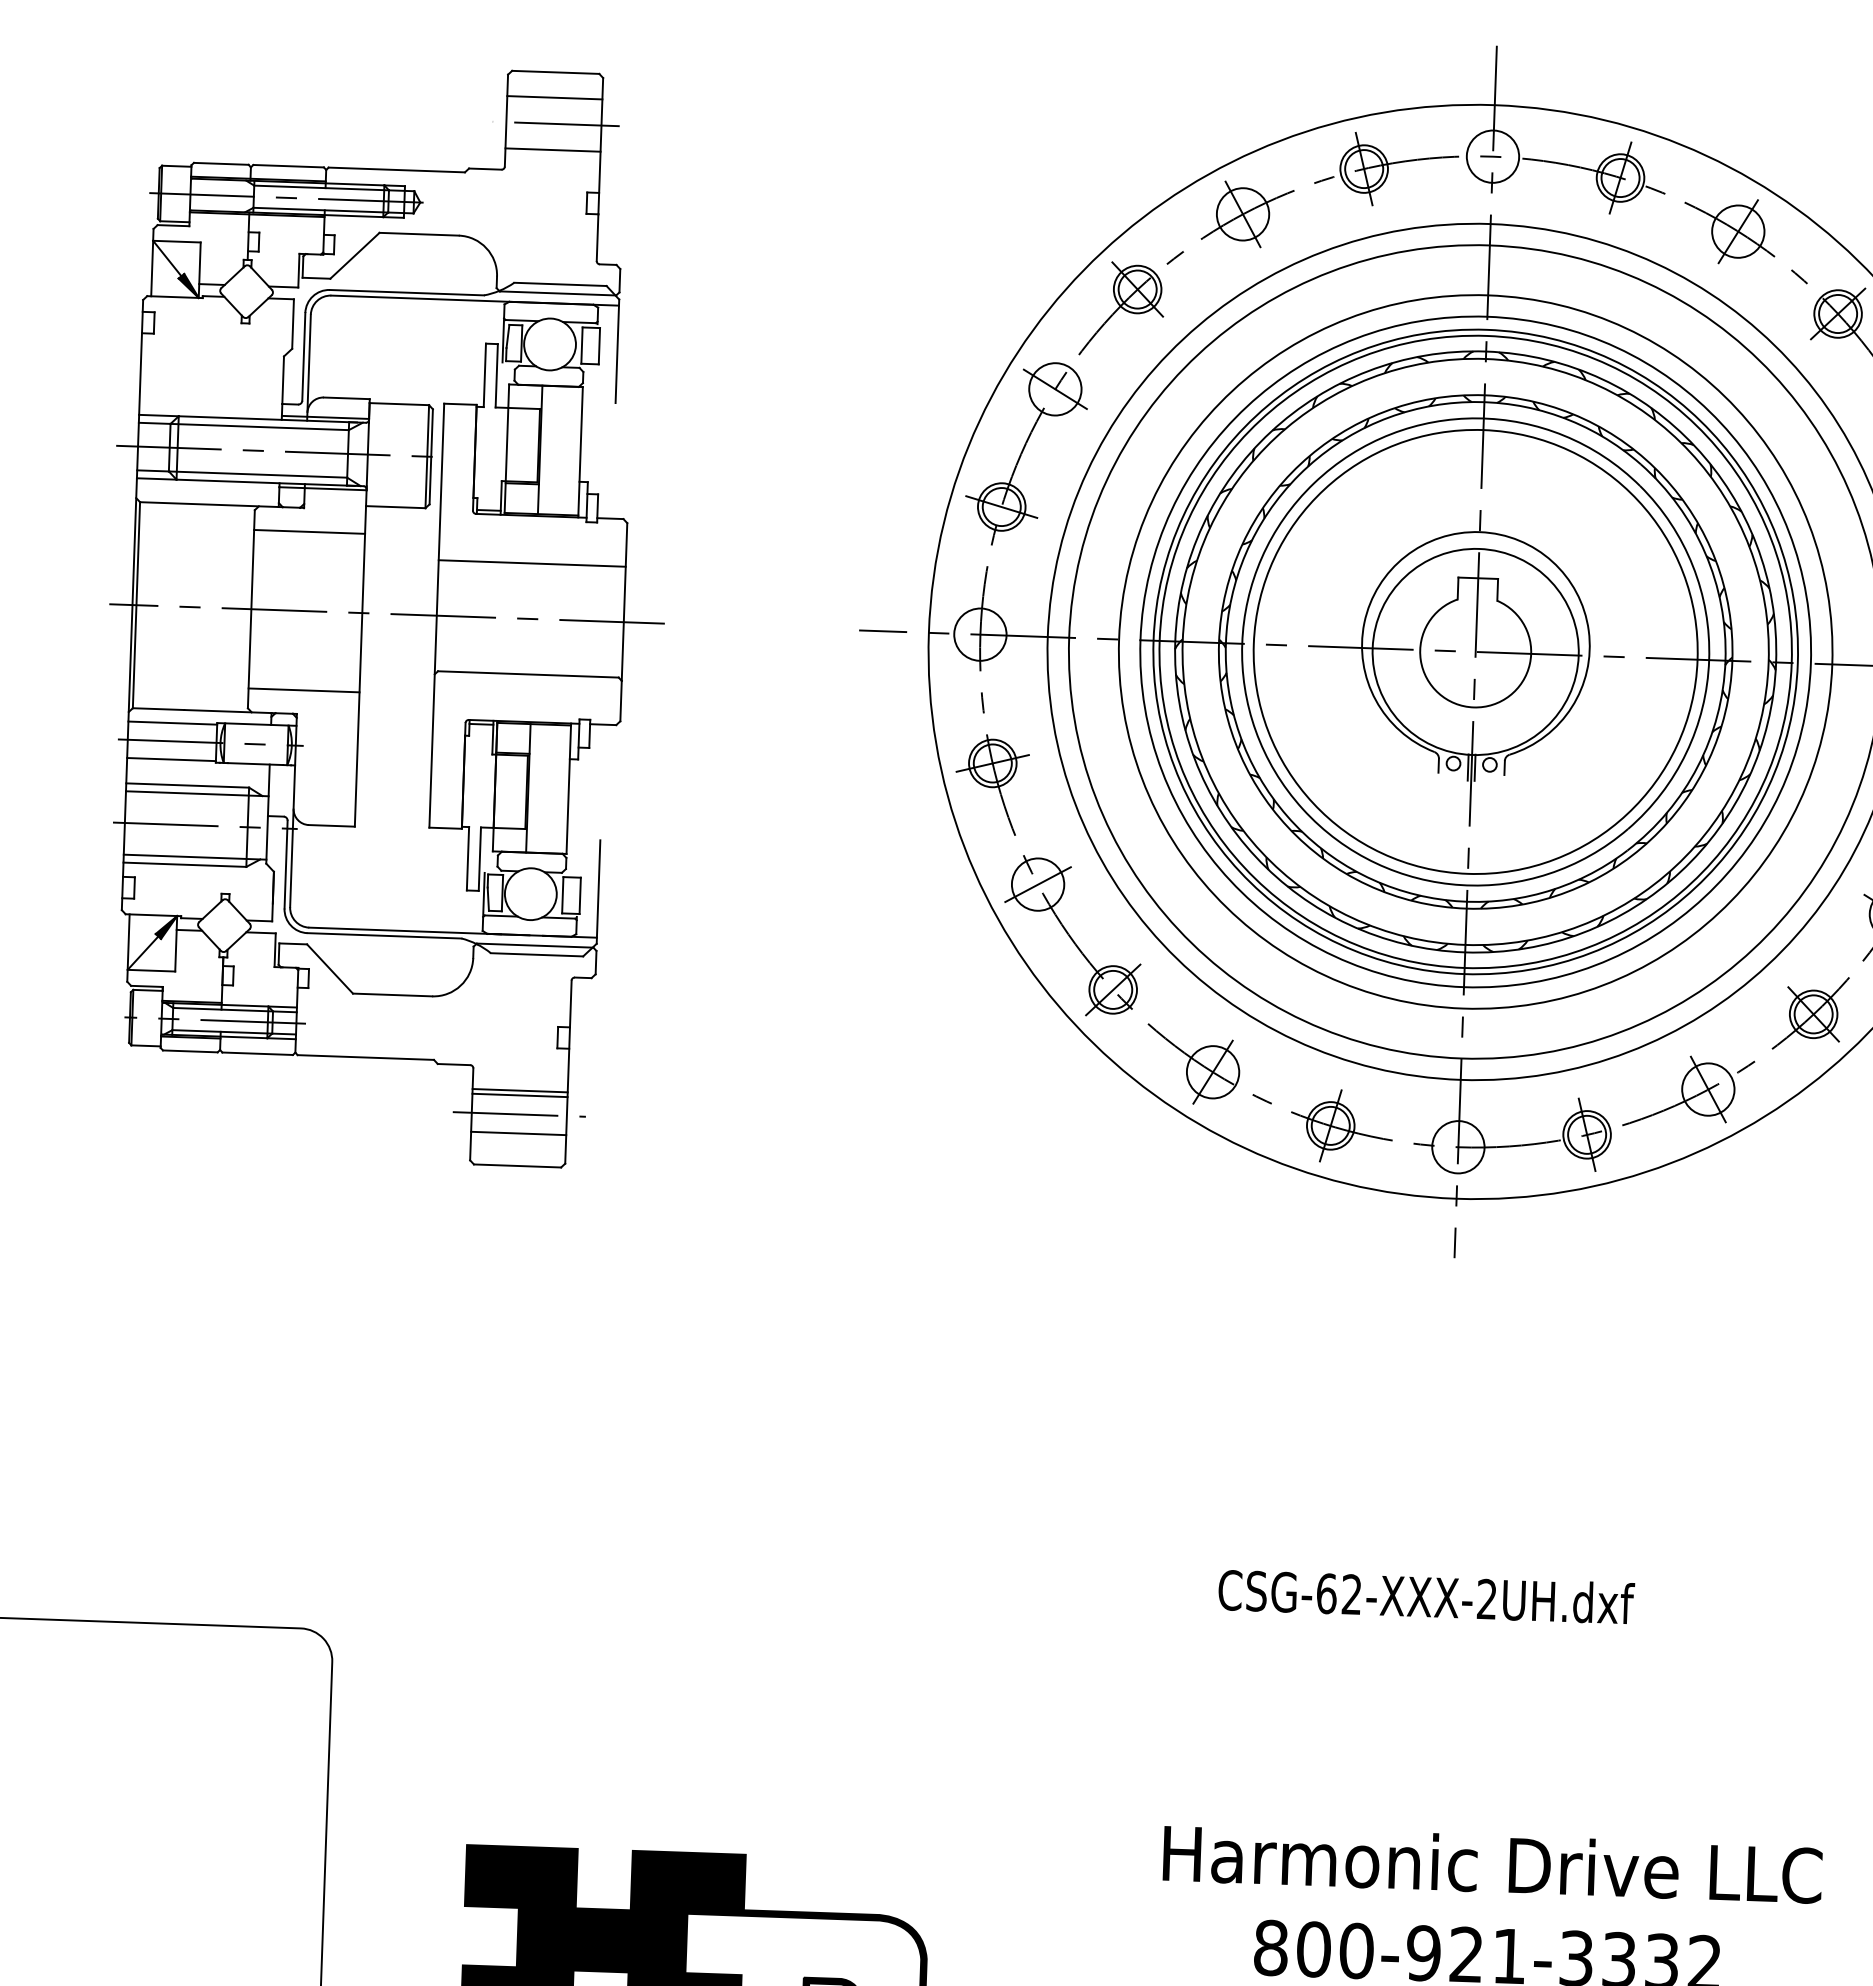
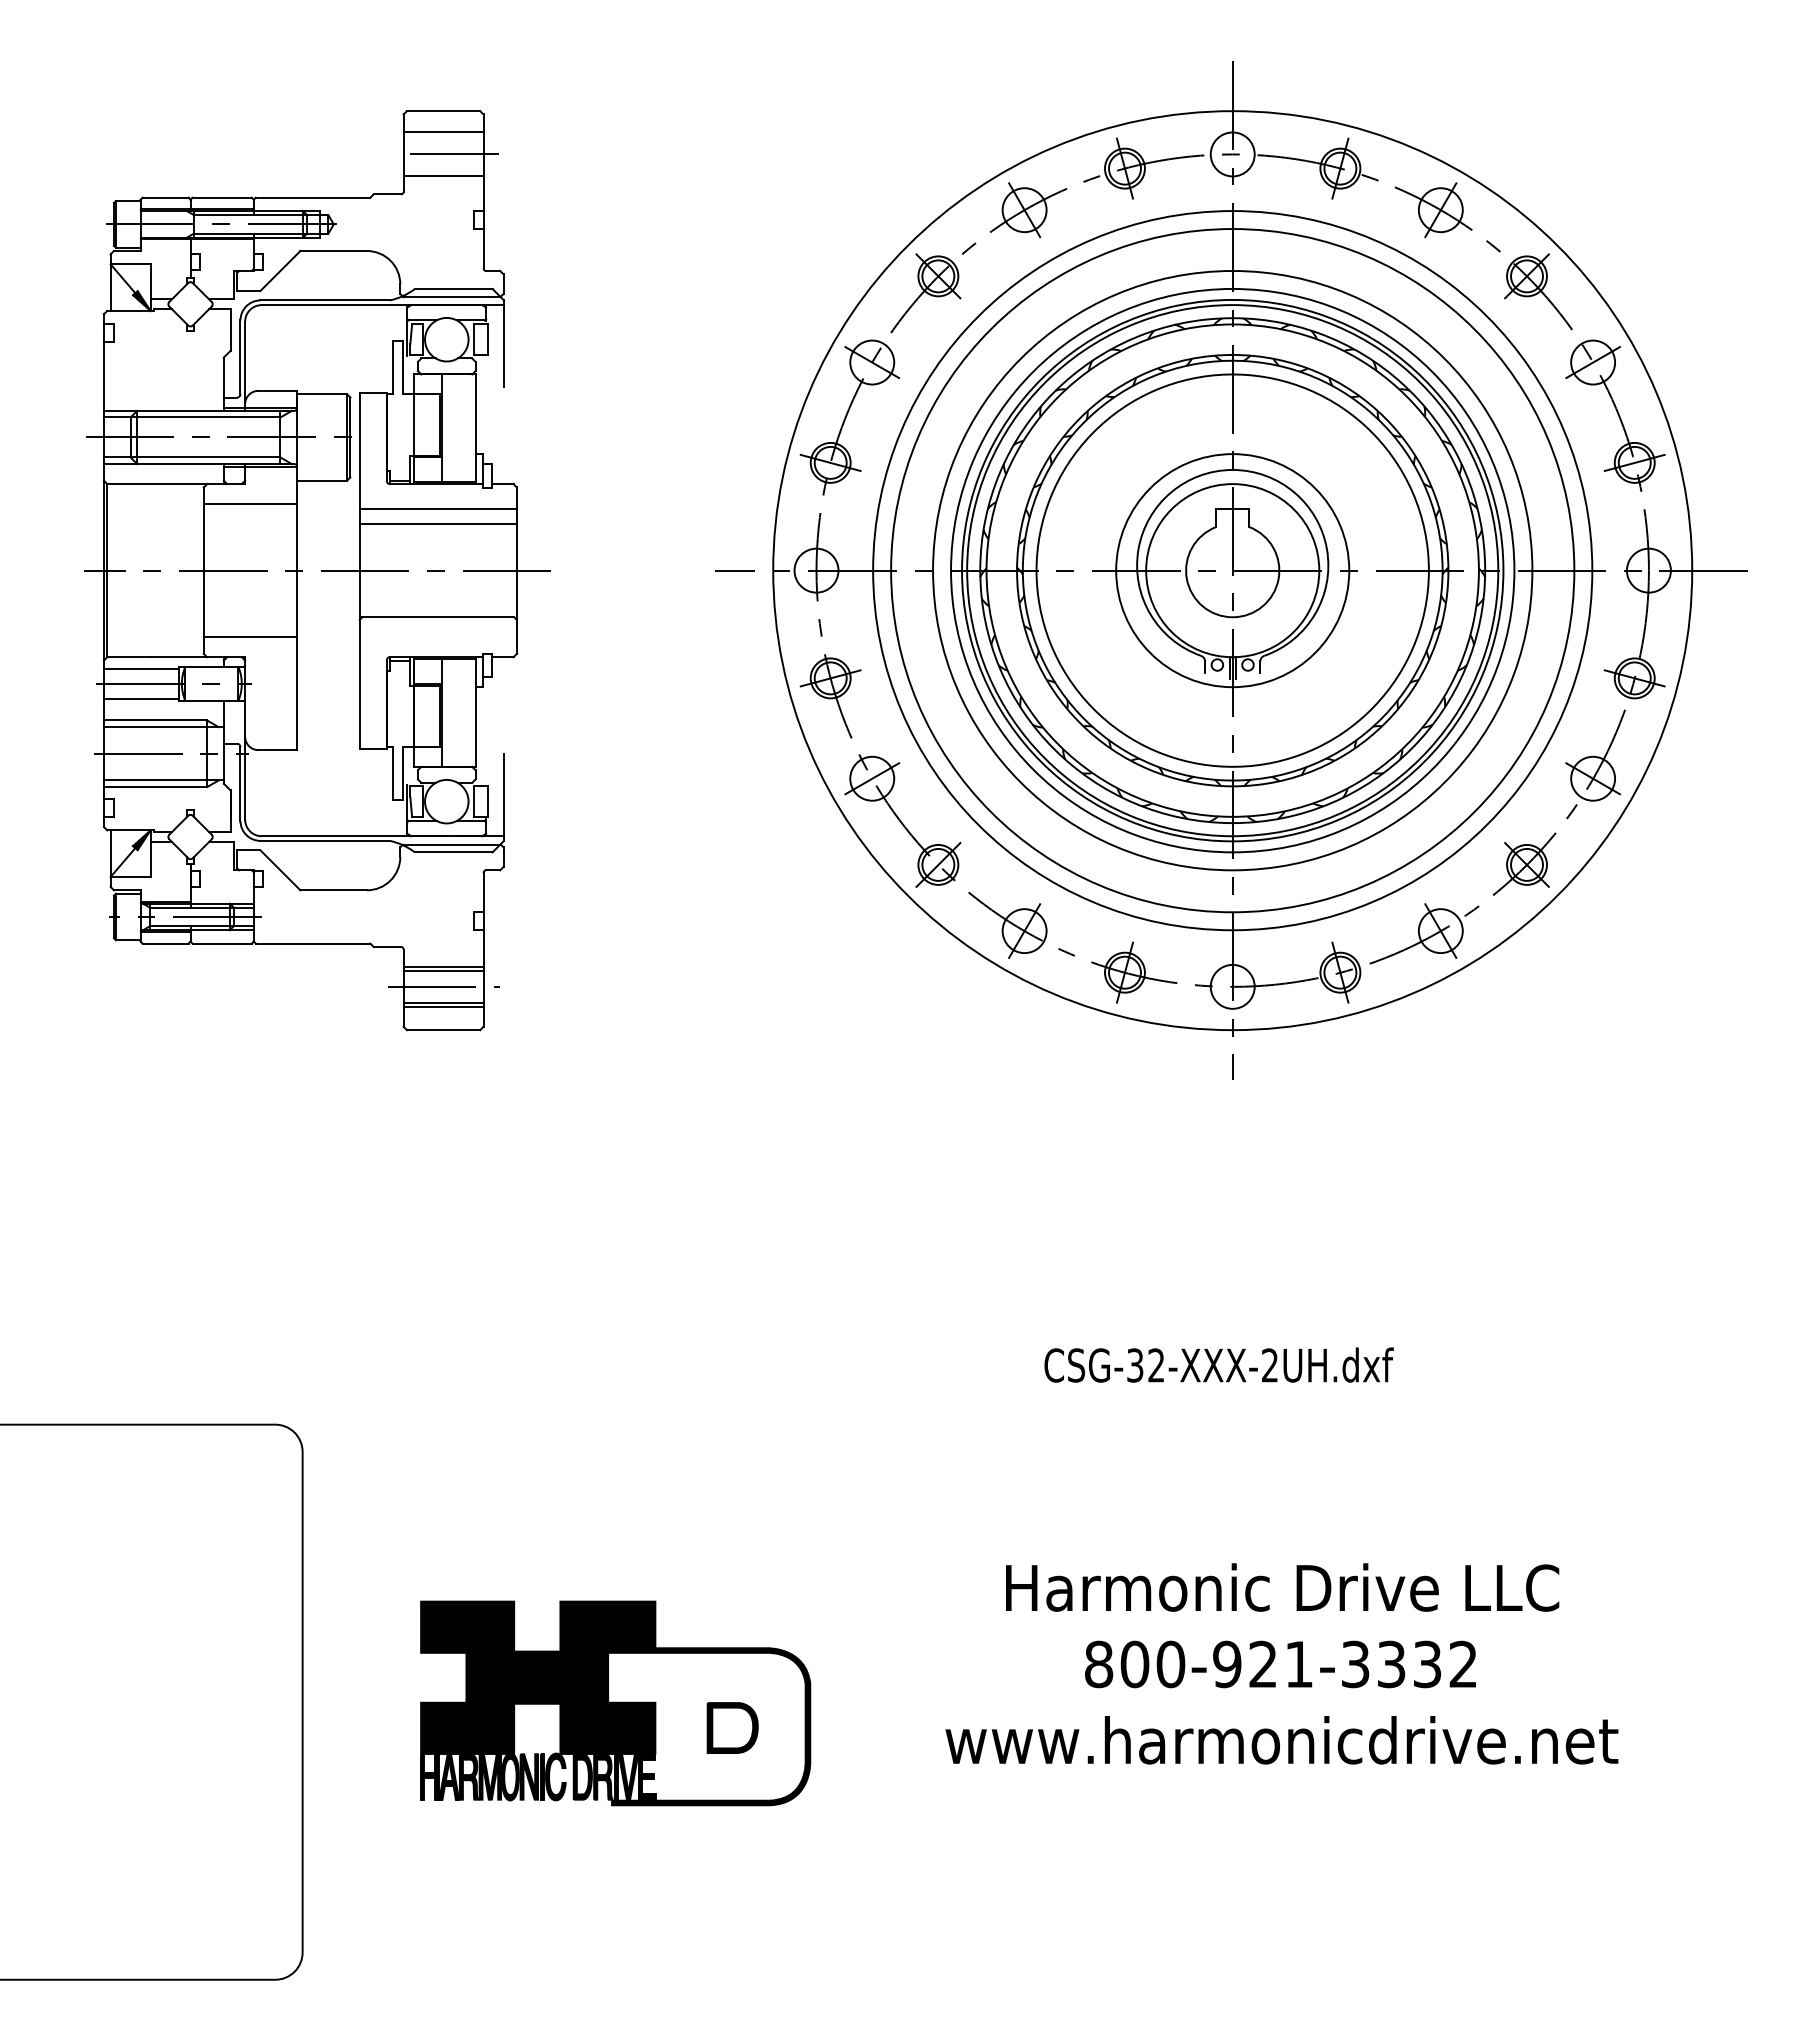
line: (531, 544) -> (437, 508), added
circle: (1475, 651) -> (1232, 570), size x0.62
line: (518, 1137) -> (443, 1006), added
text: (1326, 1593) -> (1135, 1365), CSG-62-XXX-2UH.dxf -> CSG-32-XXX-2UH.dxf

